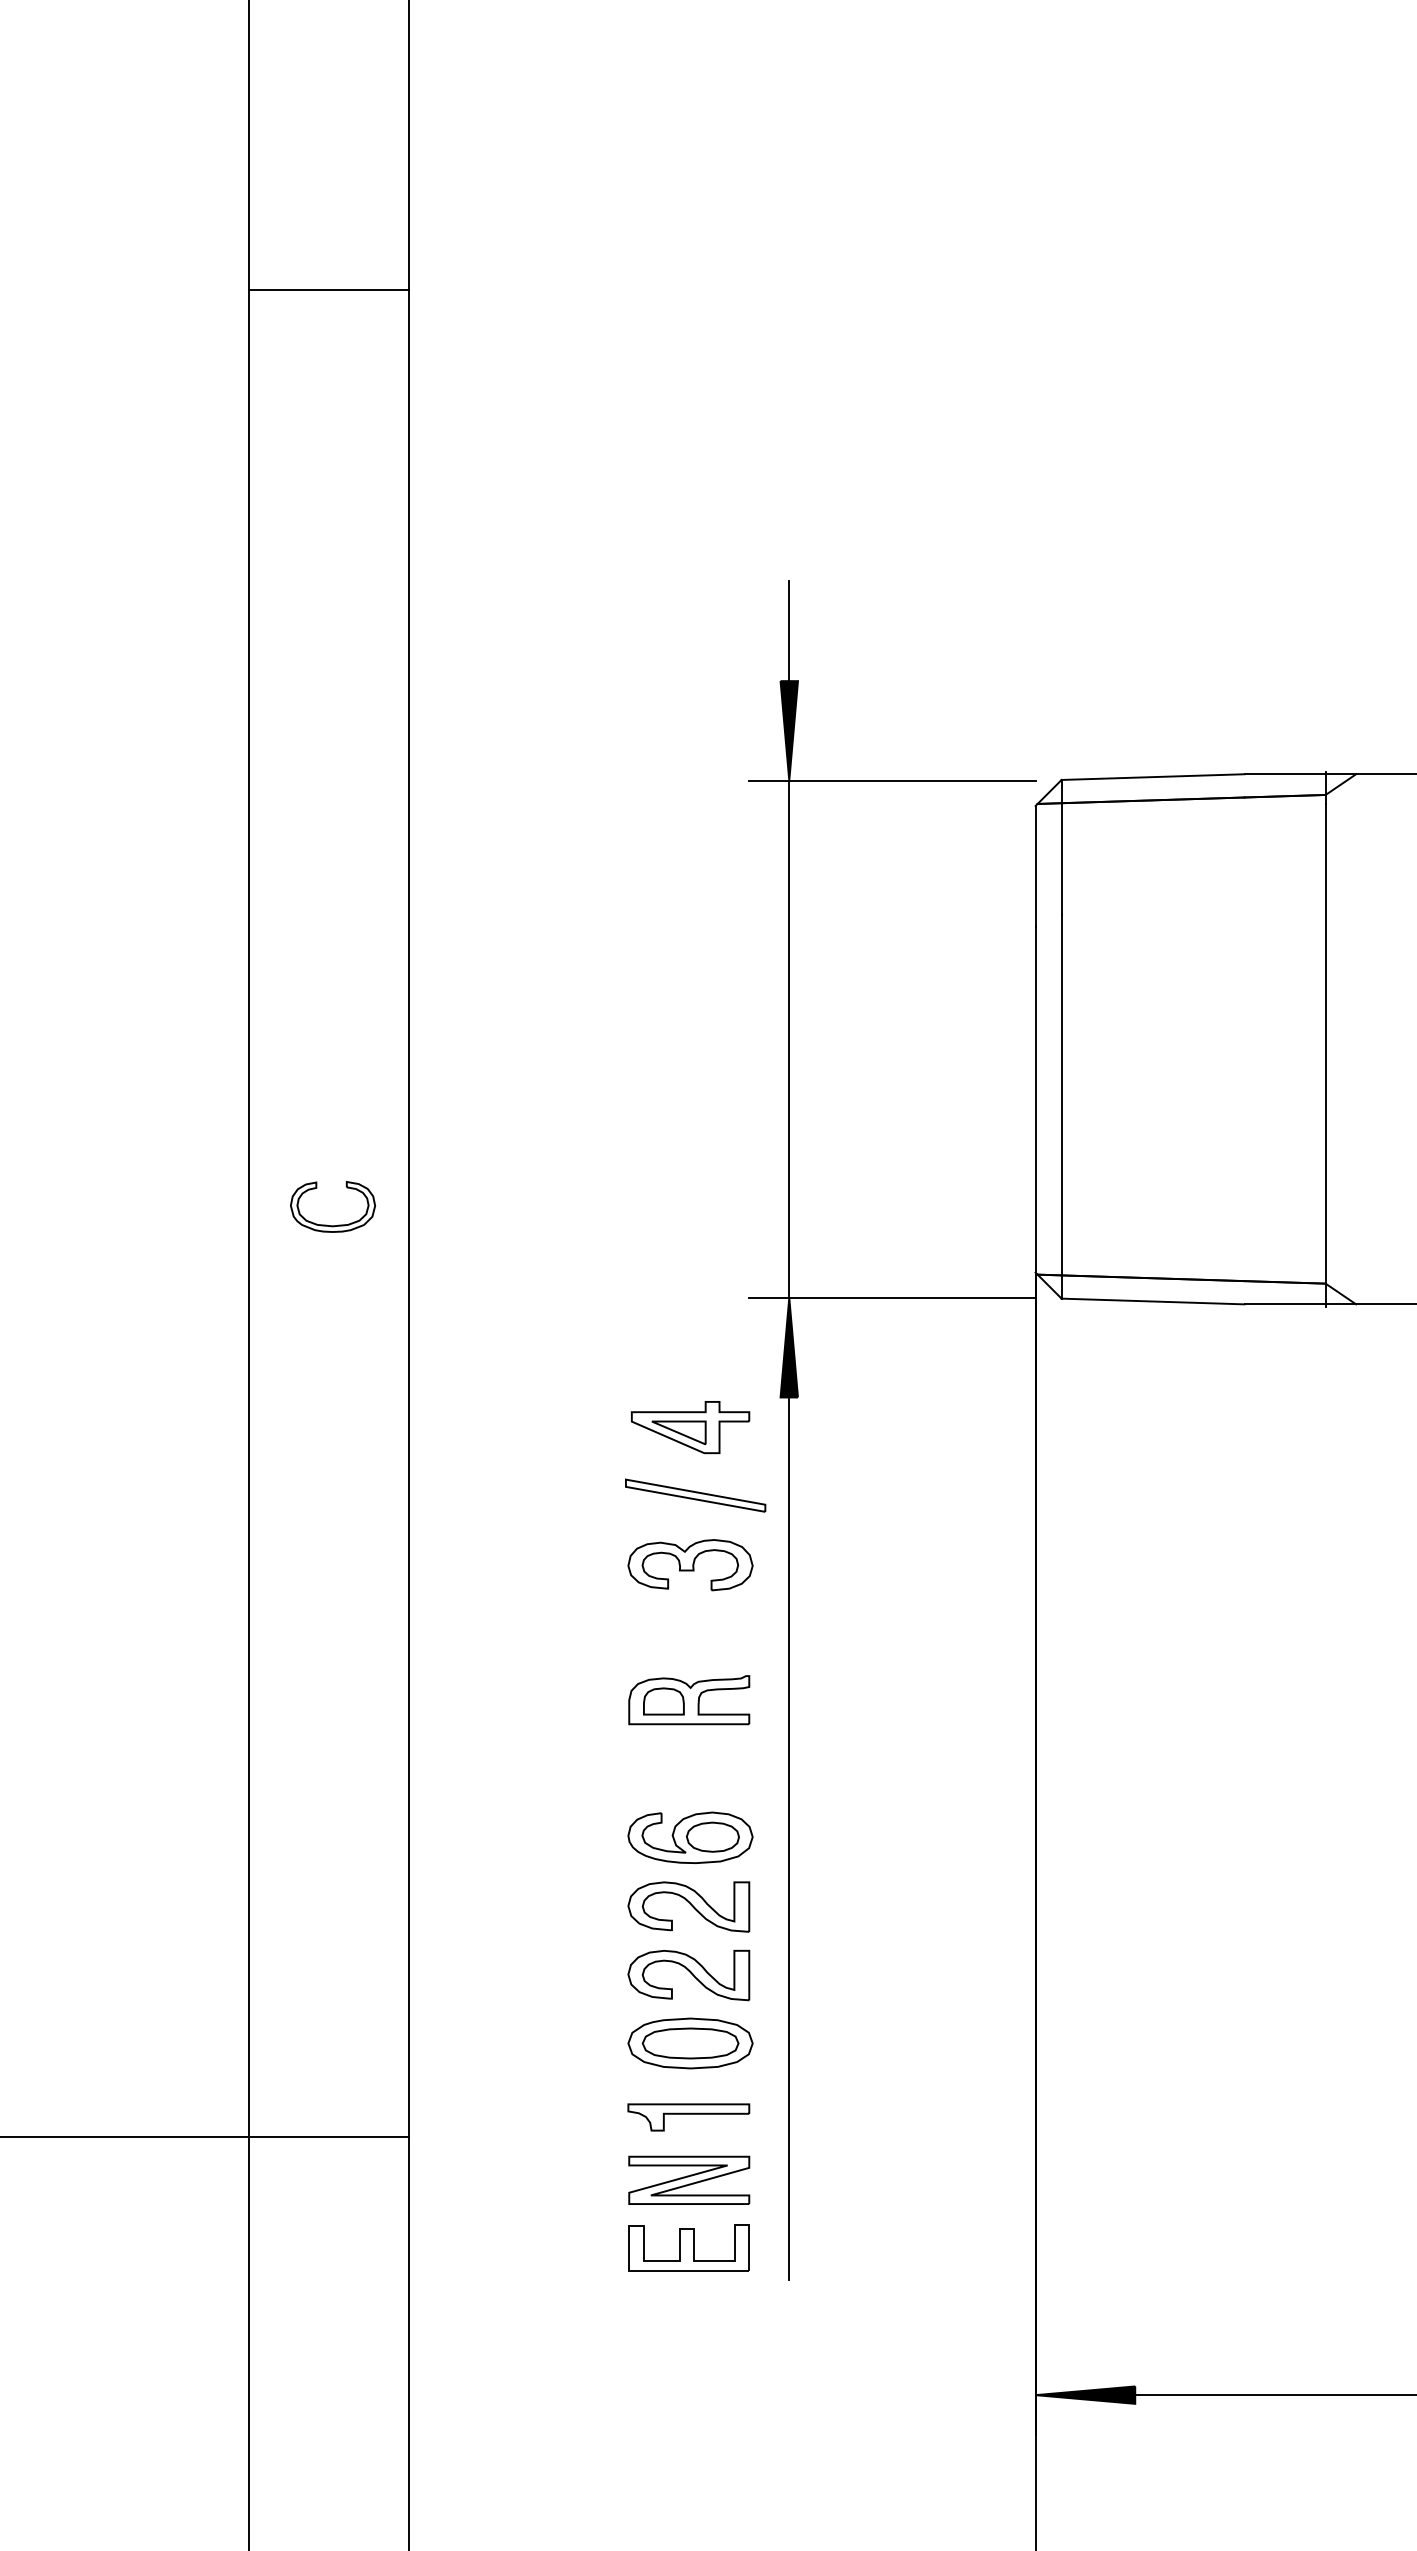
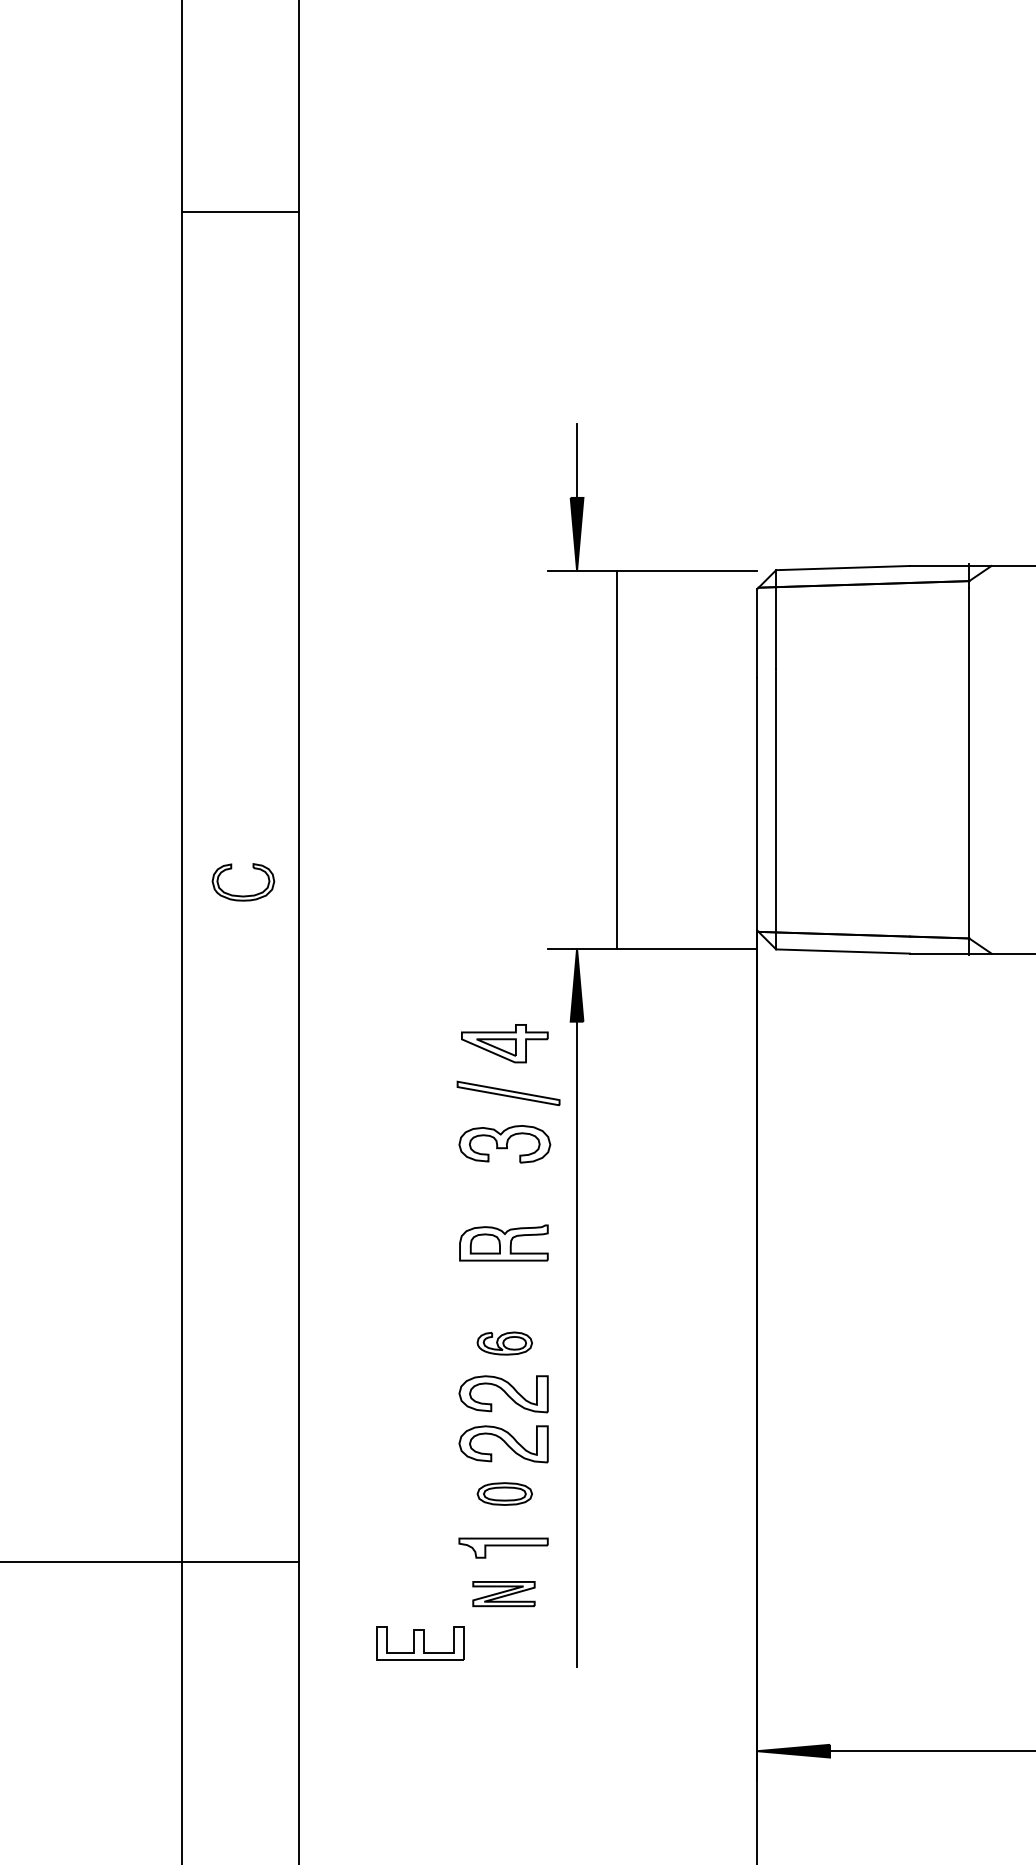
line: (789, 1038) -> (616, 759), moved
part: (690, 1837) -> (504, 1343), size x0.6
part: (690, 2043) -> (504, 1494), size x0.6
part: (689, 2179) -> (504, 1593), size x0.7
part: (688, 2247) -> (420, 1643), moved

